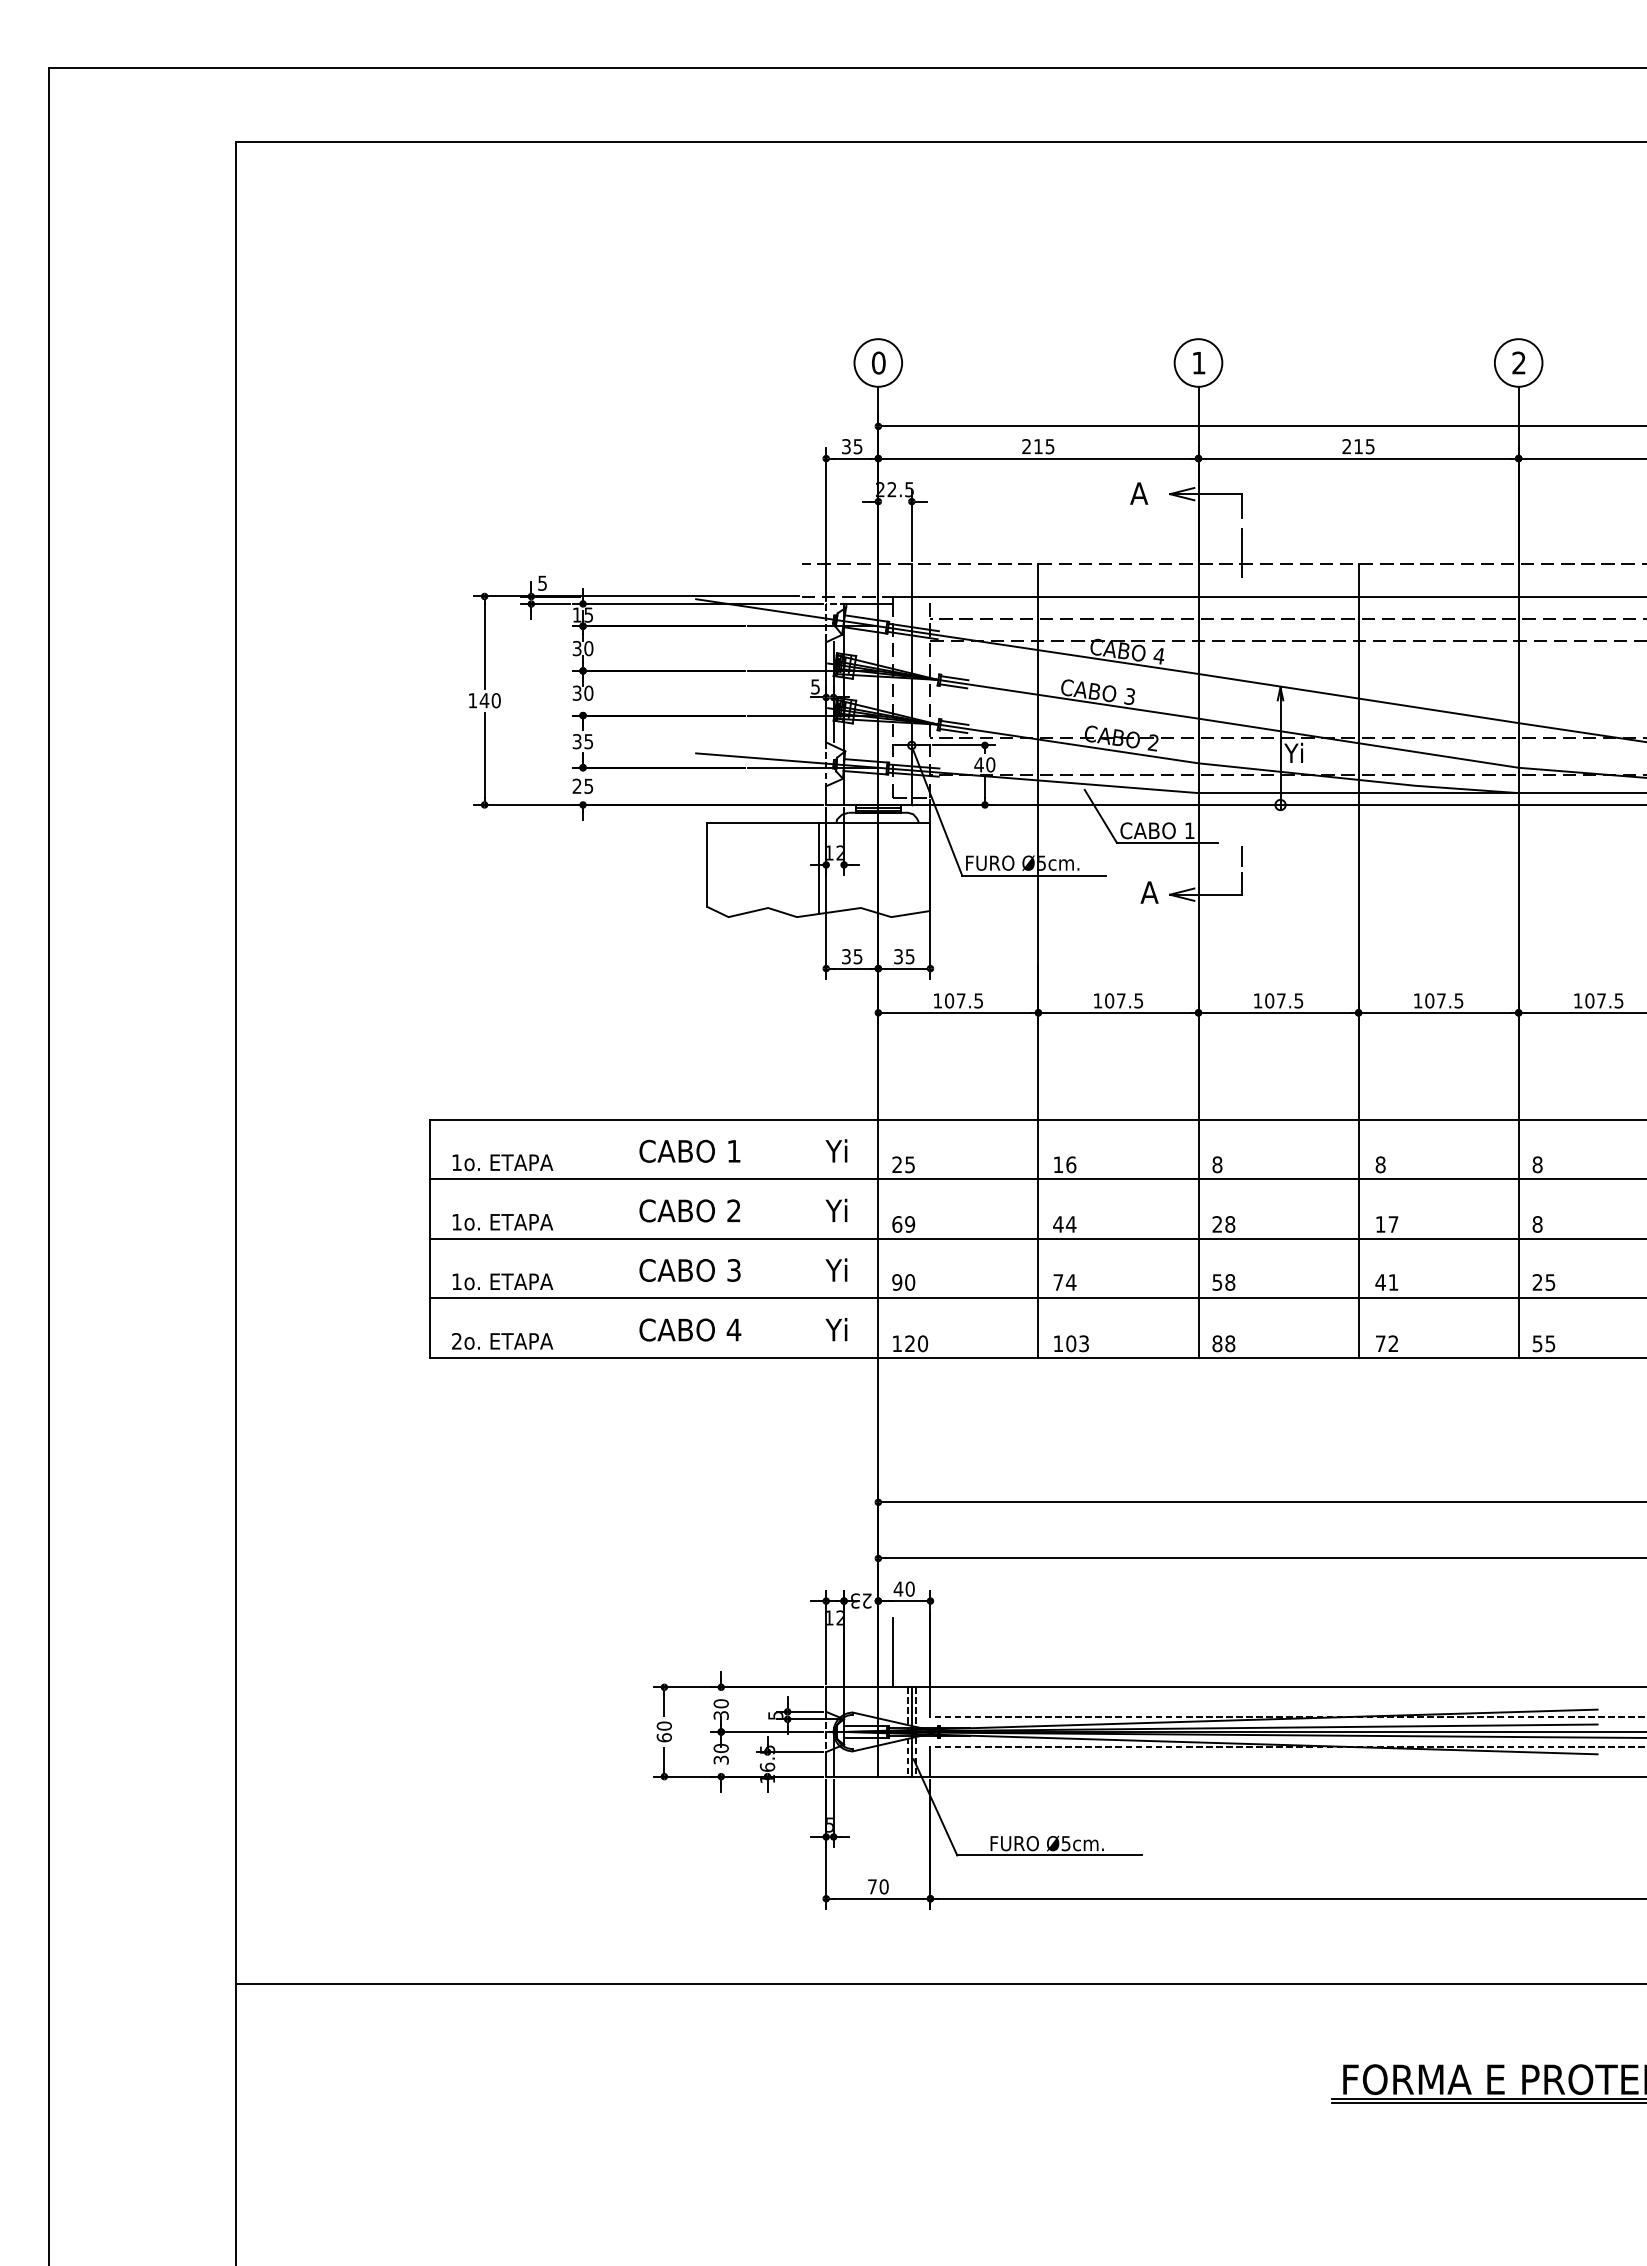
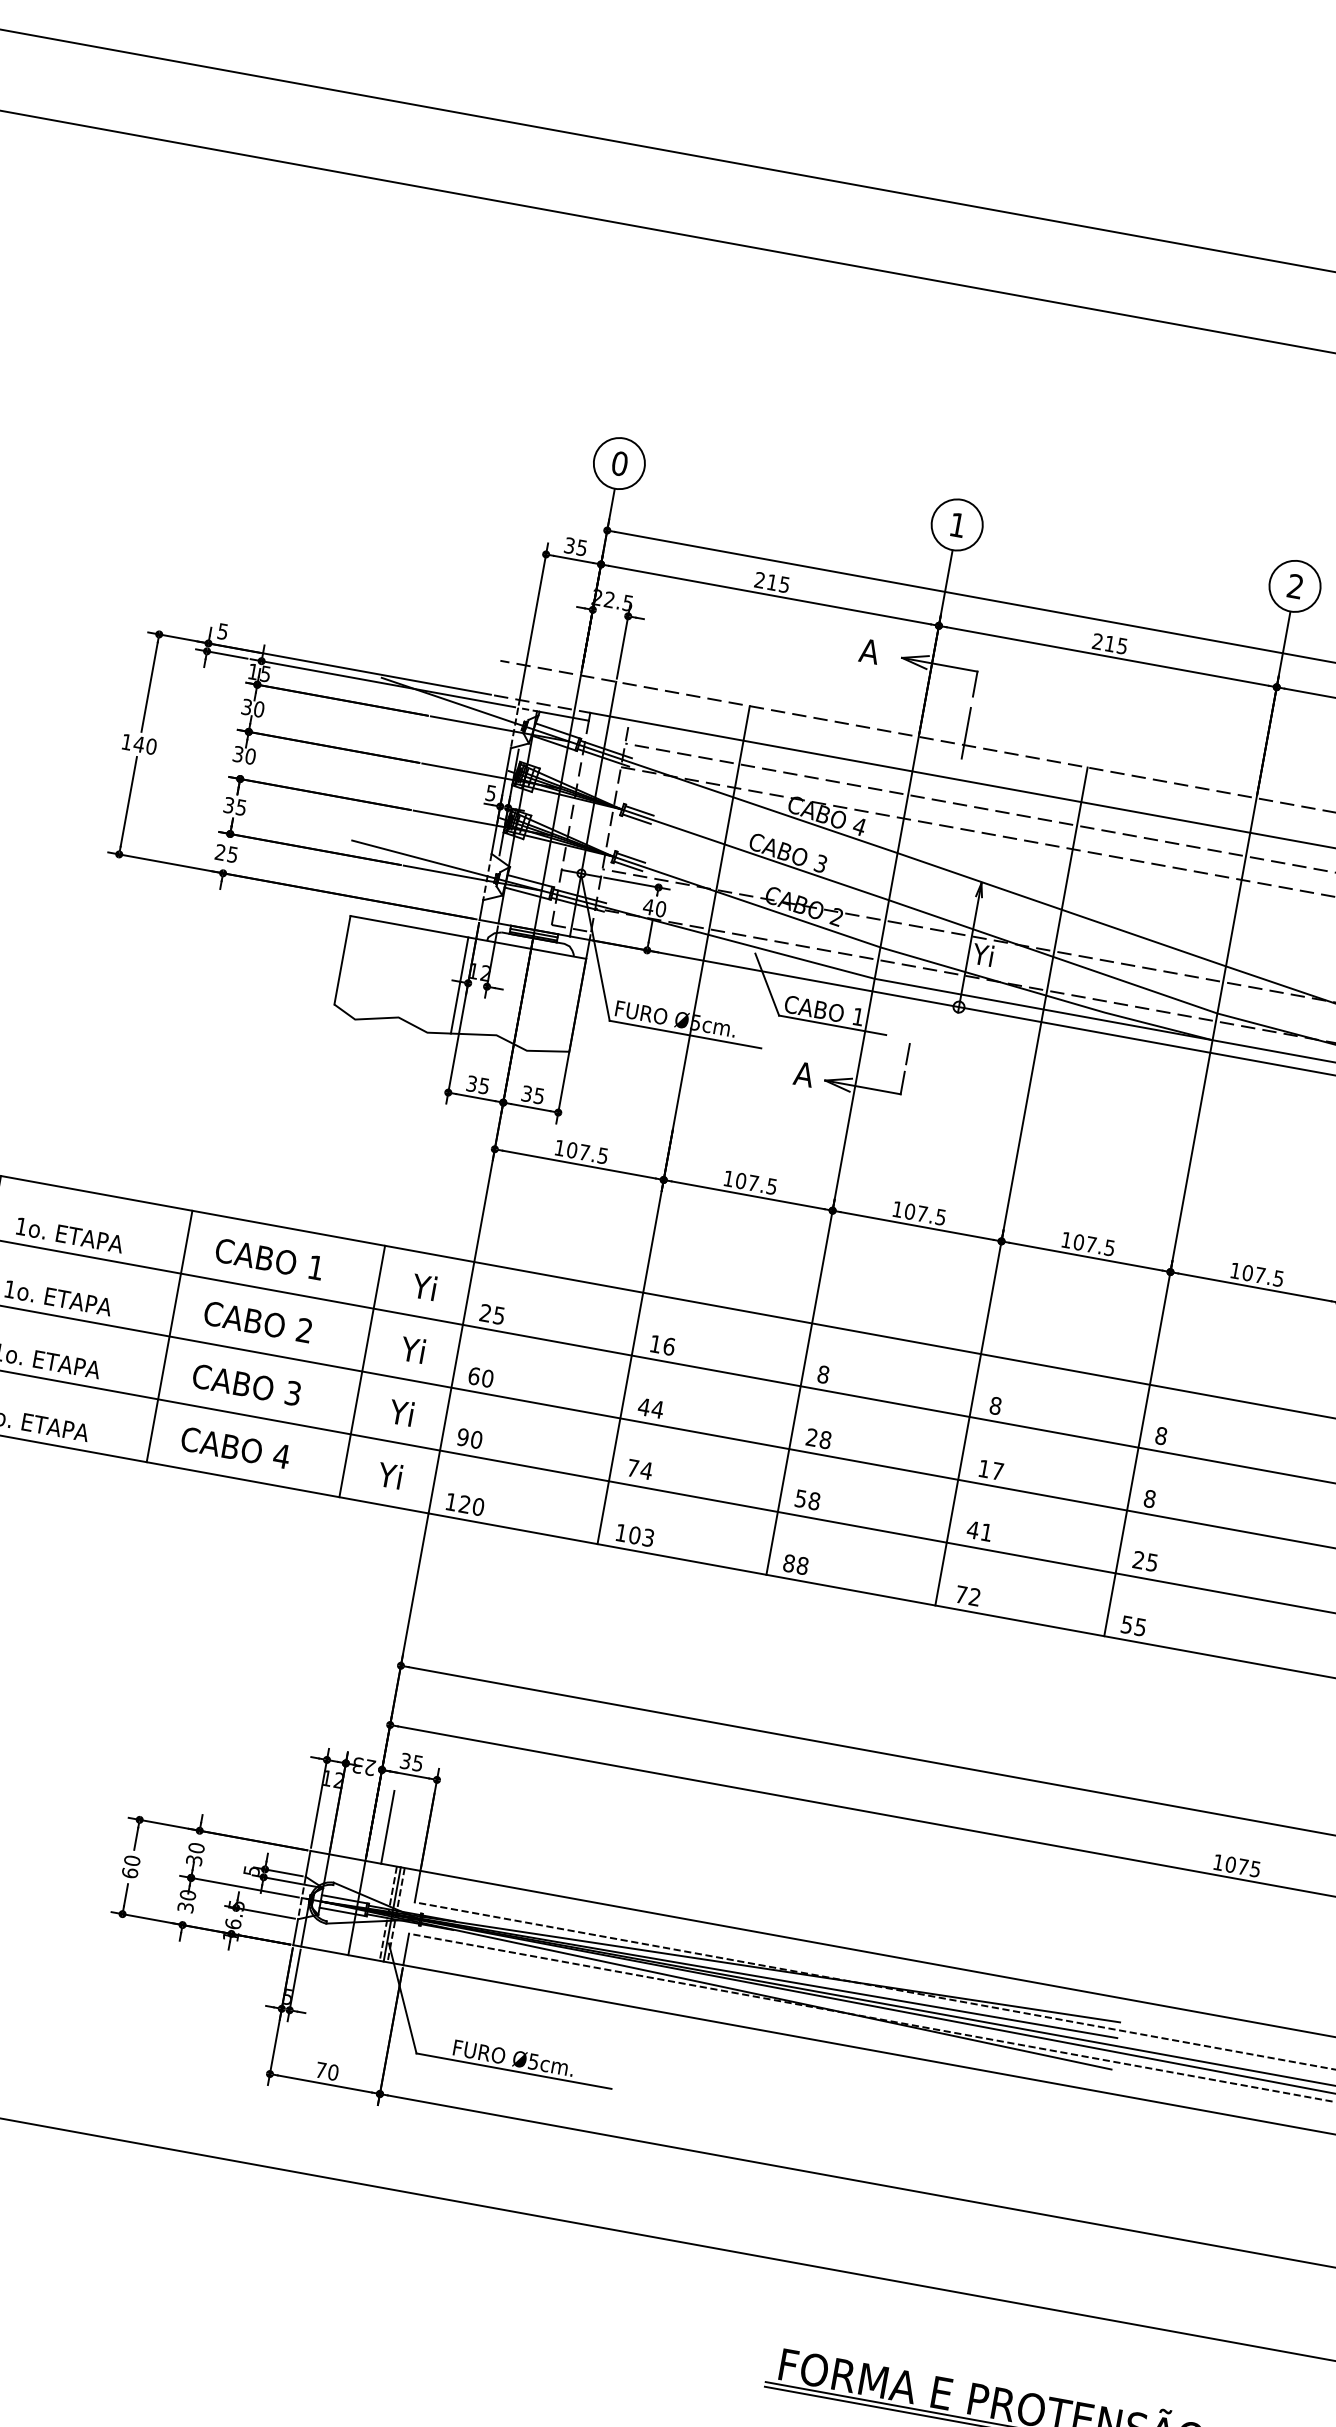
text: (910, 1224) -> (488, 1378), 69 -> 60
line: (611, 1238) -> (169, 1336), added
line: (793, 1238) -> (362, 1371), added
text: (903, 1588) -> (410, 1761), 40 -> 35

